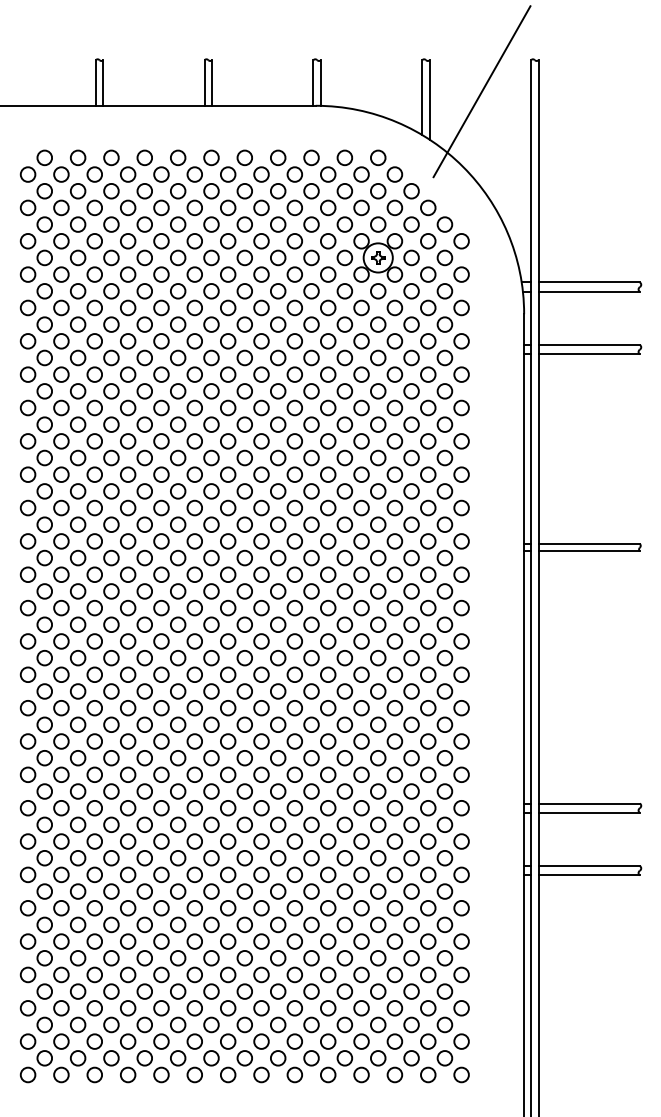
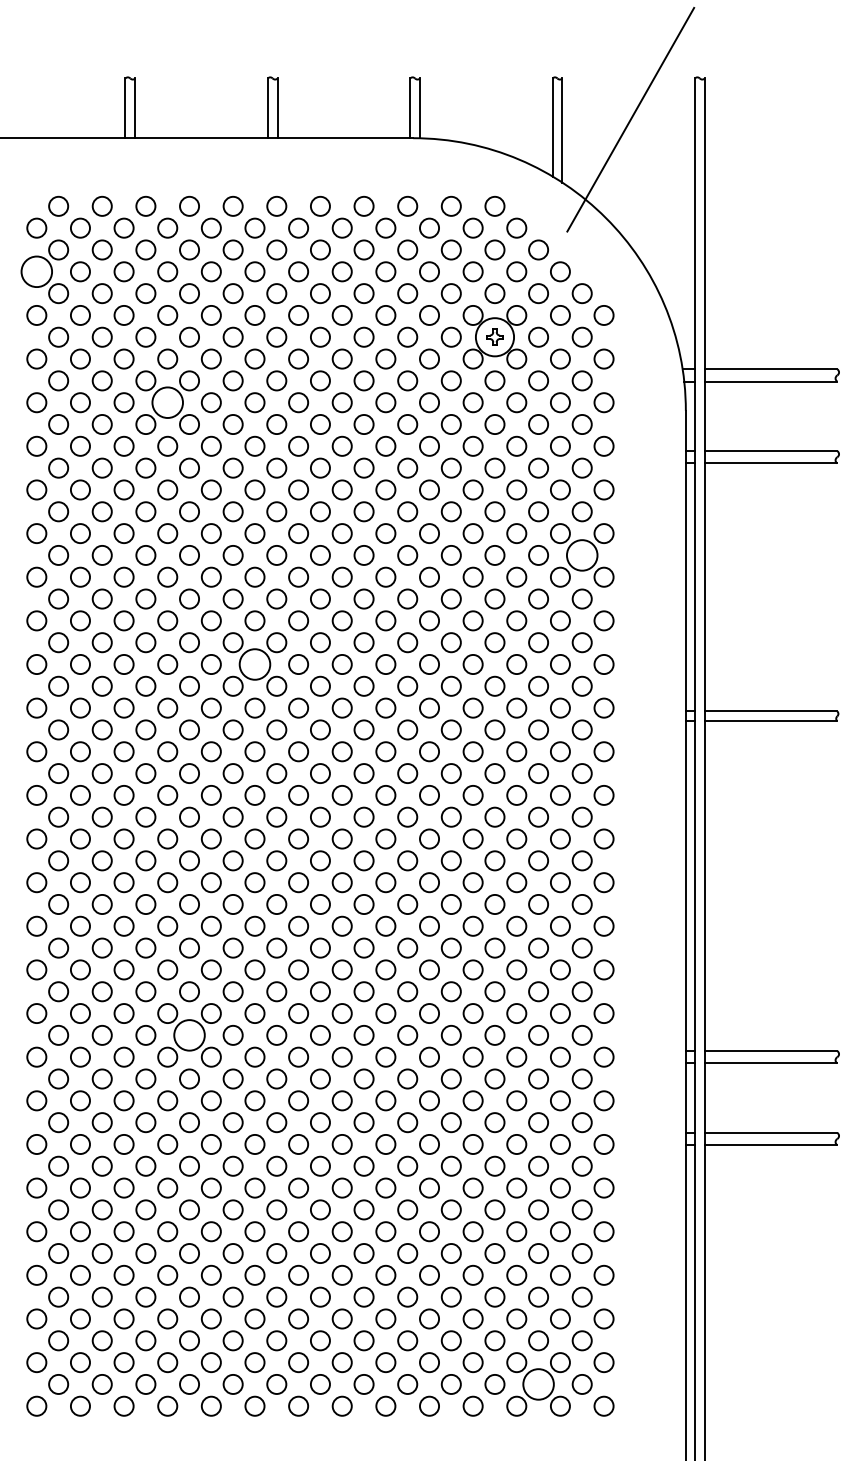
circle: (27, 207) -> (36, 271), size x1.6
circle: (127, 307) -> (167, 402), size x1.6
circle: (444, 423) -> (581, 554), size x1.6
circle: (194, 508) -> (254, 664), size x1.6
circle: (144, 790) -> (189, 1034), size x1.6
circle: (411, 1057) -> (538, 1383), size x1.6

